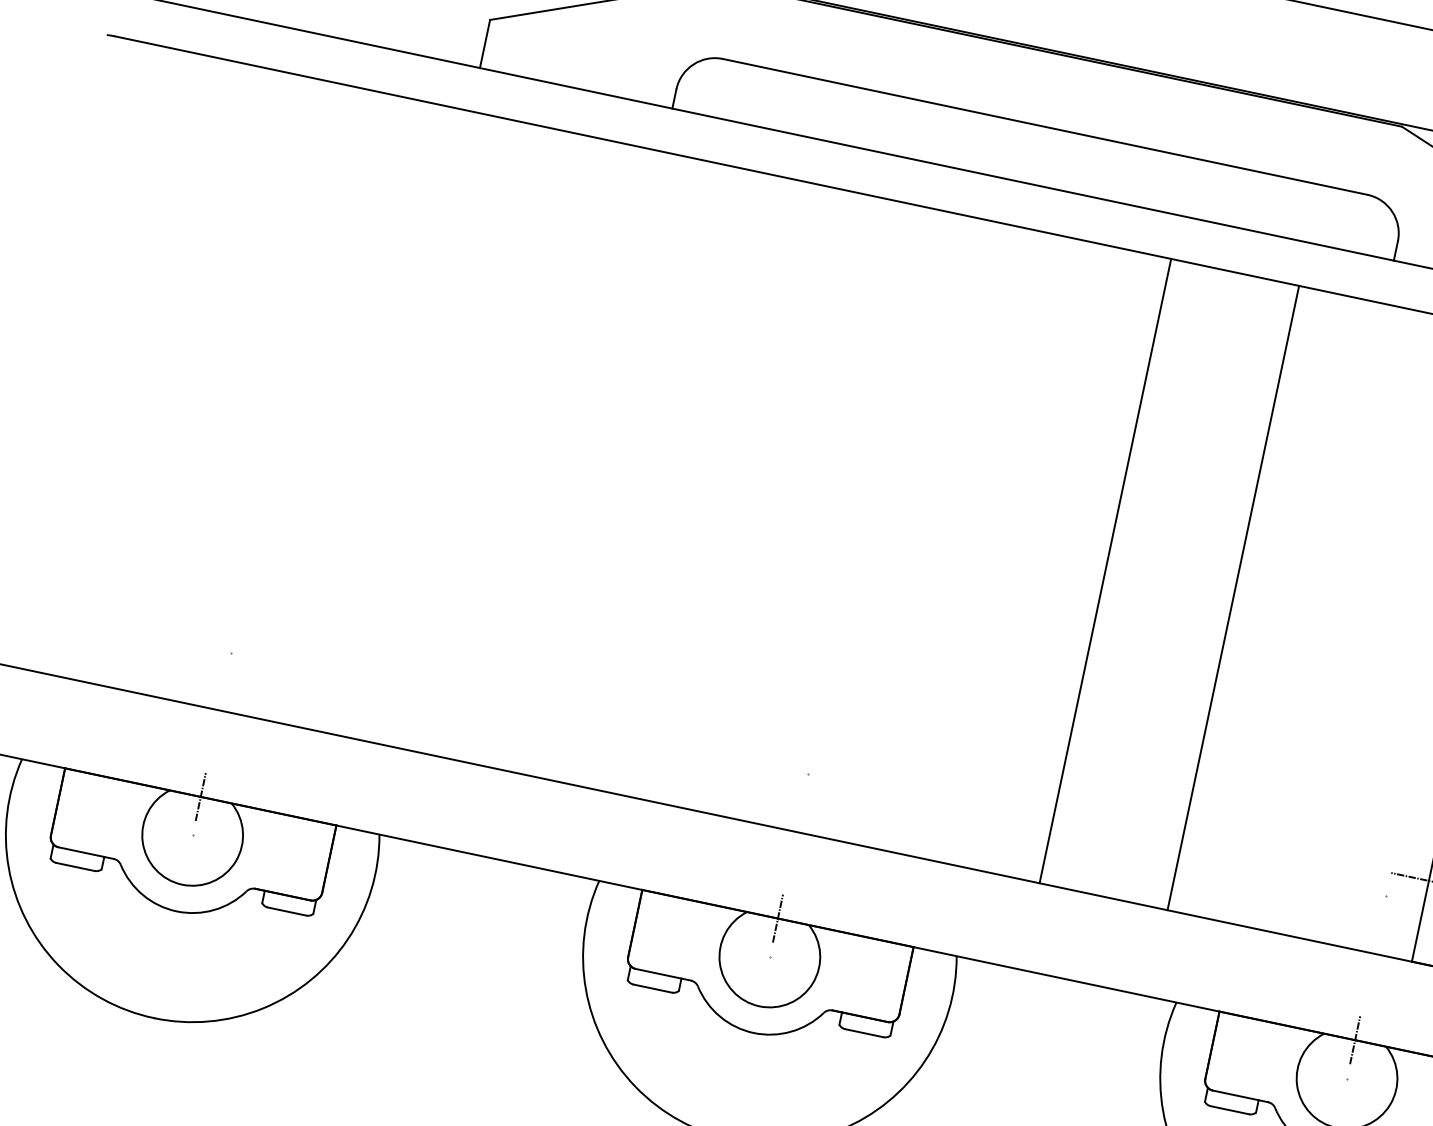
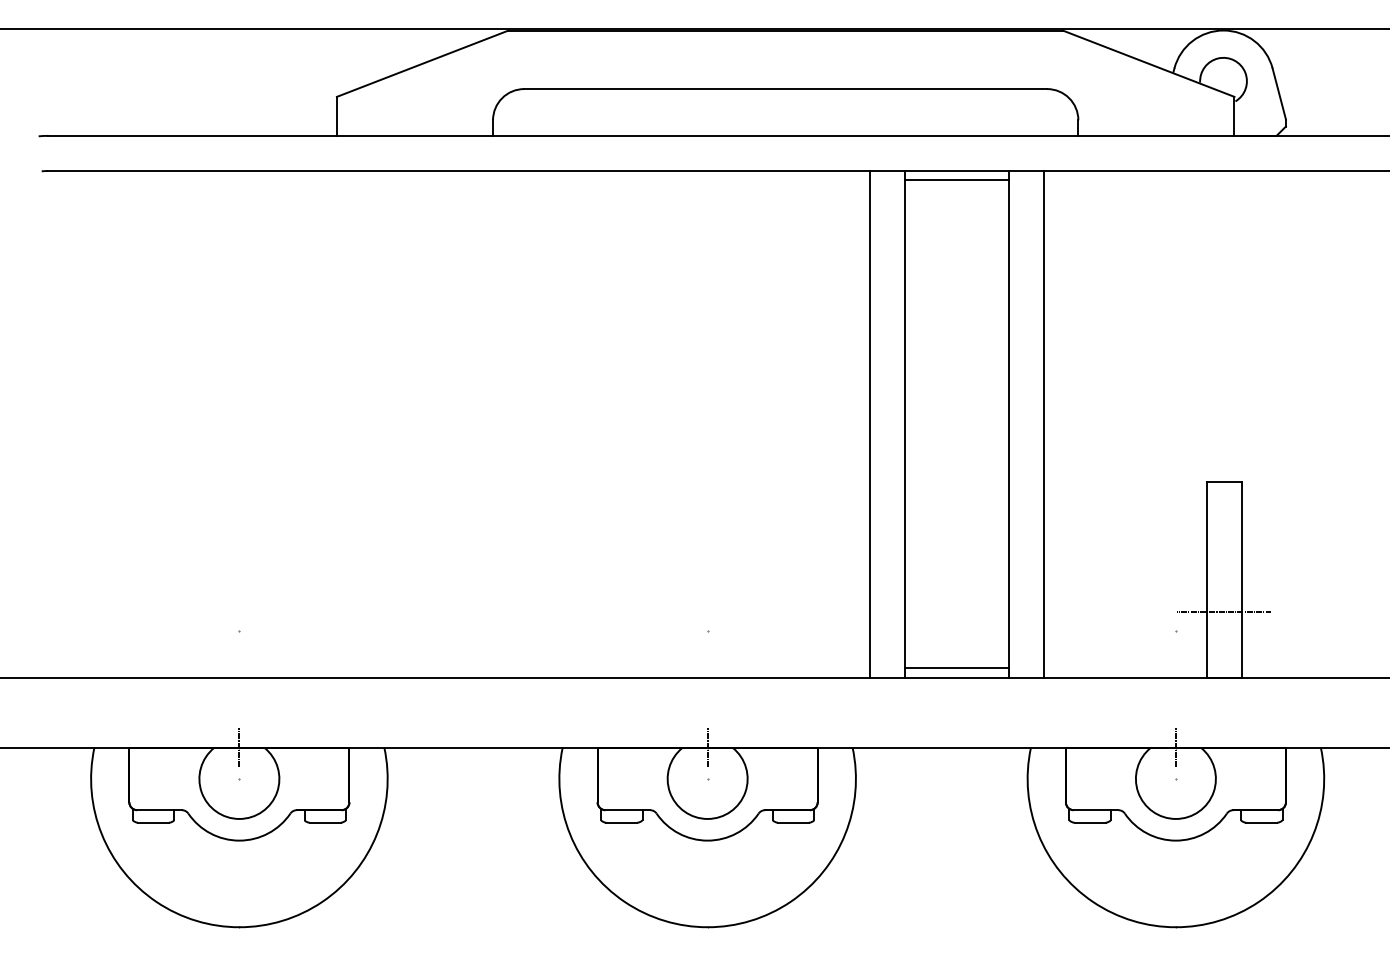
line: (1232, 283) -> (956, 180), added
line: (1061, 562) -> (869, 424), added
line: (1277, 607) -> (1044, 424), added
line: (1105, 885) -> (956, 668), added

